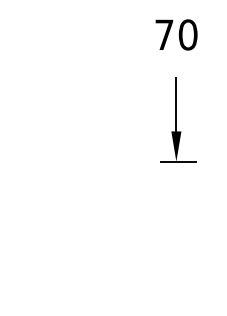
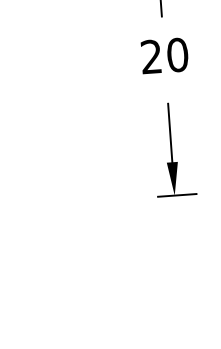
text: (164, 34) -> (151, 56), 70 -> 20

